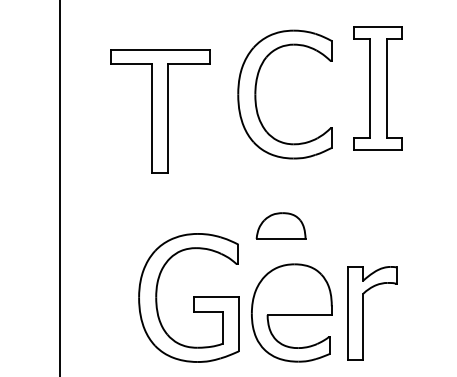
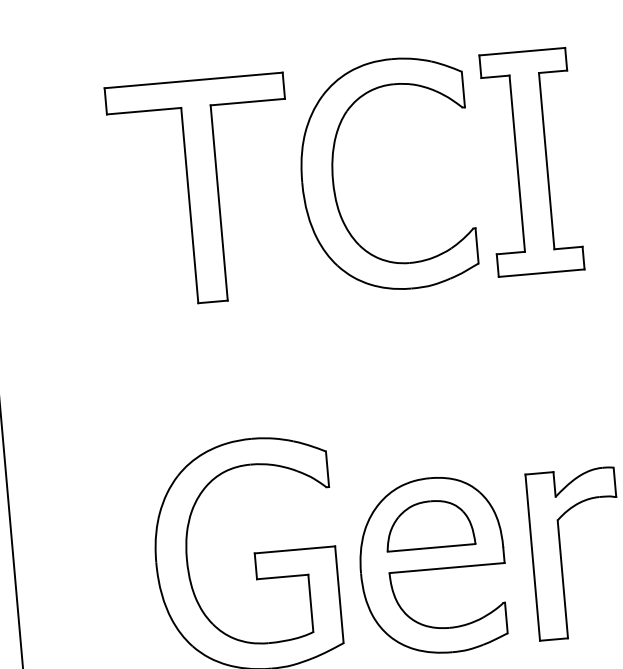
part: (377, 88) -> (530, 162), moved
part: (160, 111) -> (204, 190), moved
part: (280, 225) -> (428, 523), moved

